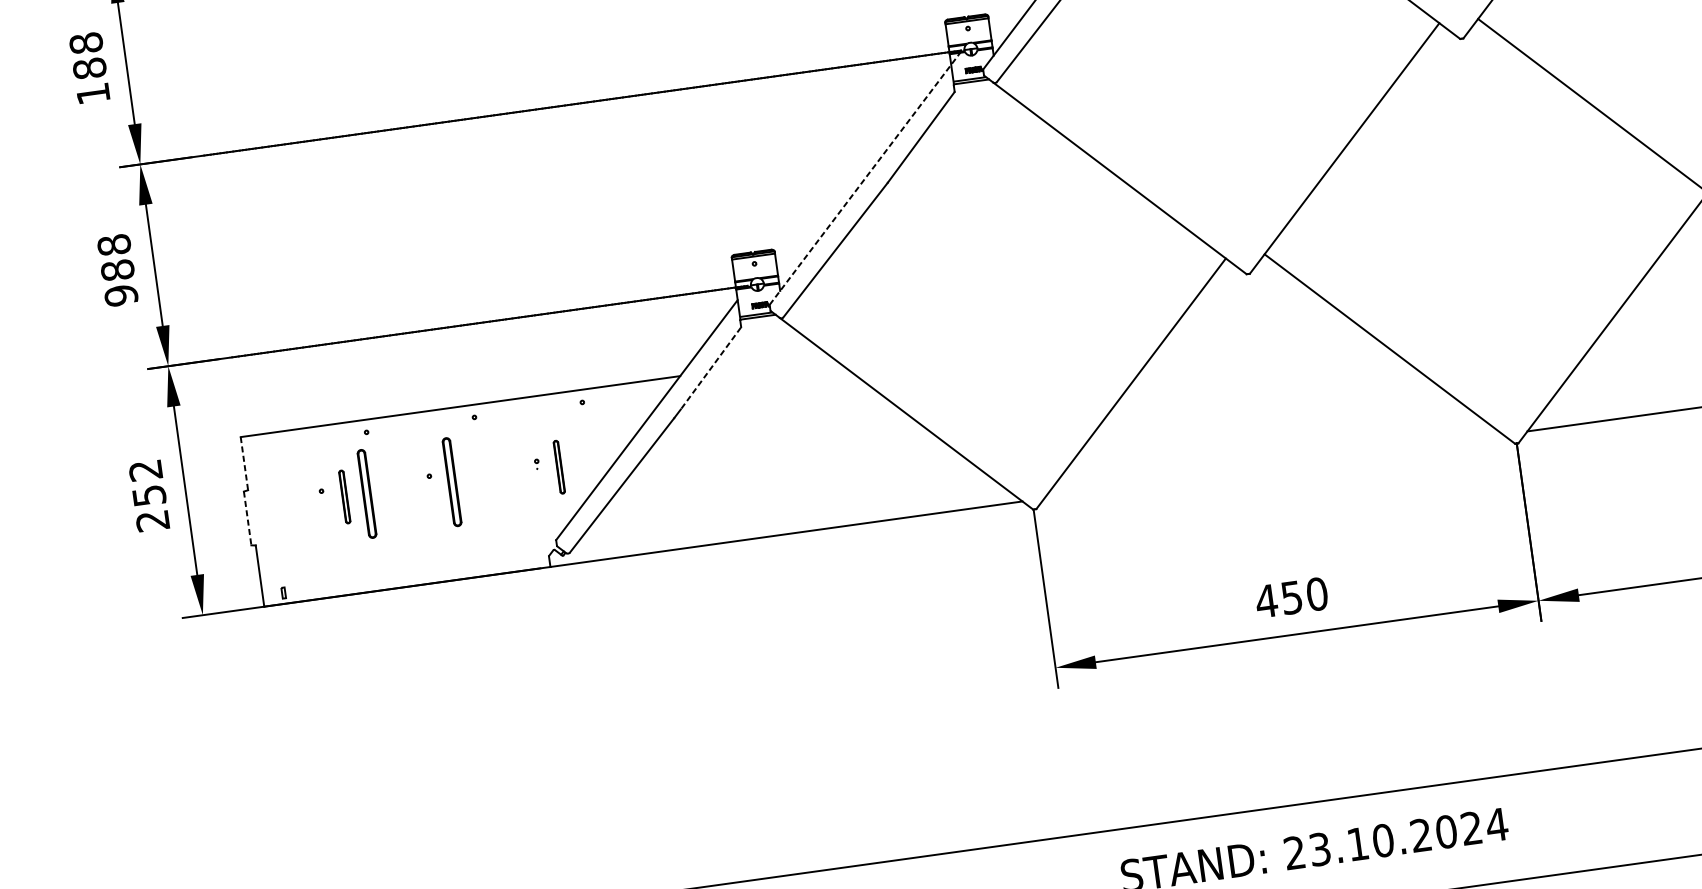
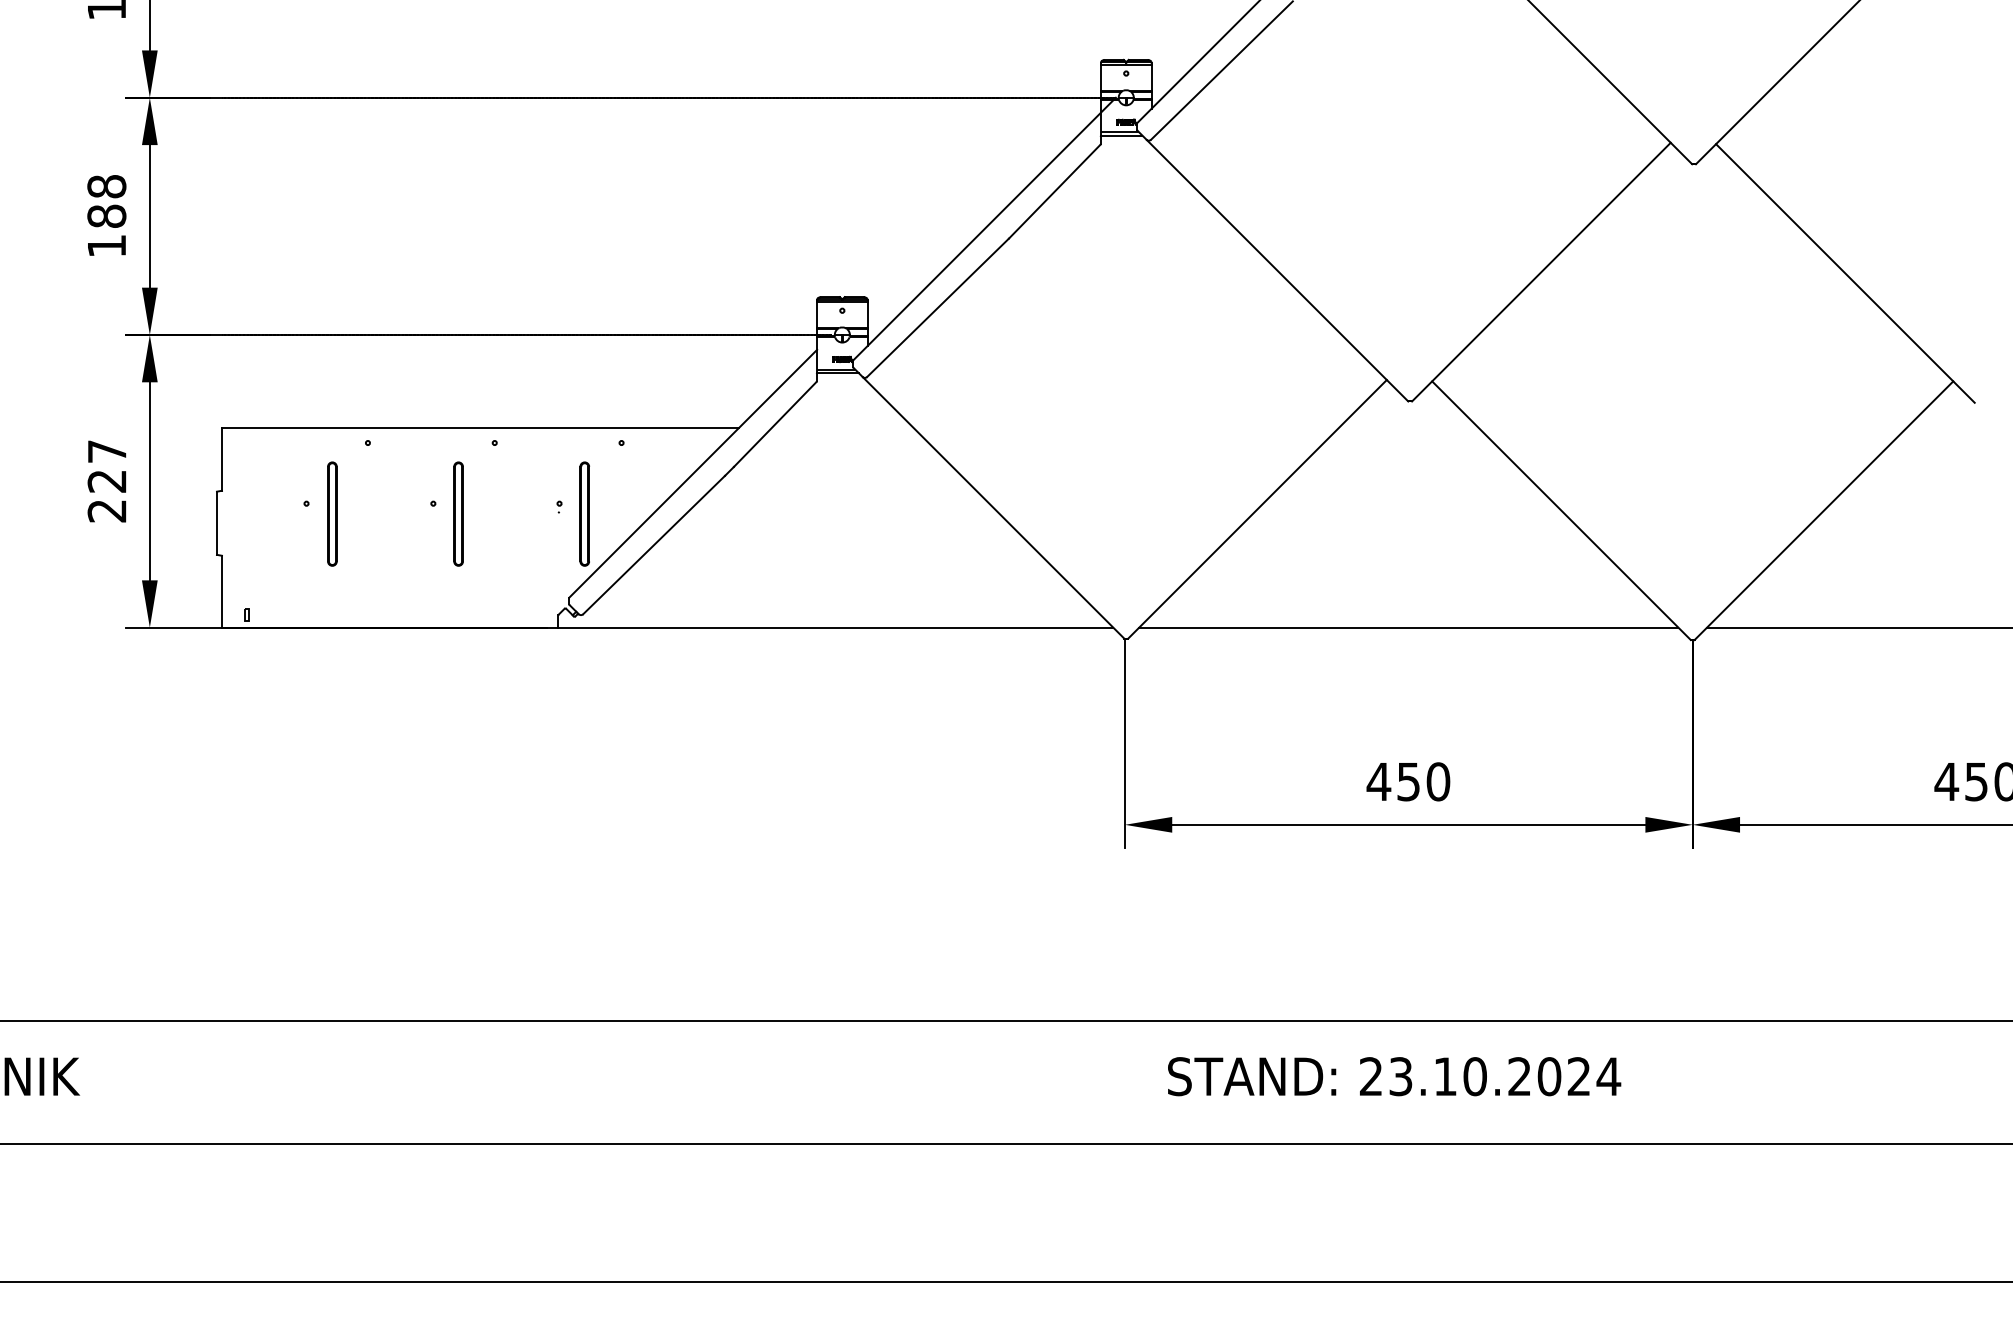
line: (865, 177) -> (984, 229), dashed -> solid
text: (120, 295) -> (106, 245), 988 -> 188
line: (710, 368) -> (774, 424), dashed -> solid
line: (244, 464) -> (222, 460), dashed -> solid
part: (559, 466) -> (584, 513), size x1.67
line: (1273, 466) -> (1408, 627), added
text: (146, 483) -> (106, 466), 252 -> 227
part: (366, 493) -> (358, 513), removed
part: (344, 496) -> (332, 513), size x1.67
line: (247, 518) -> (216, 523), dashed -> solid

